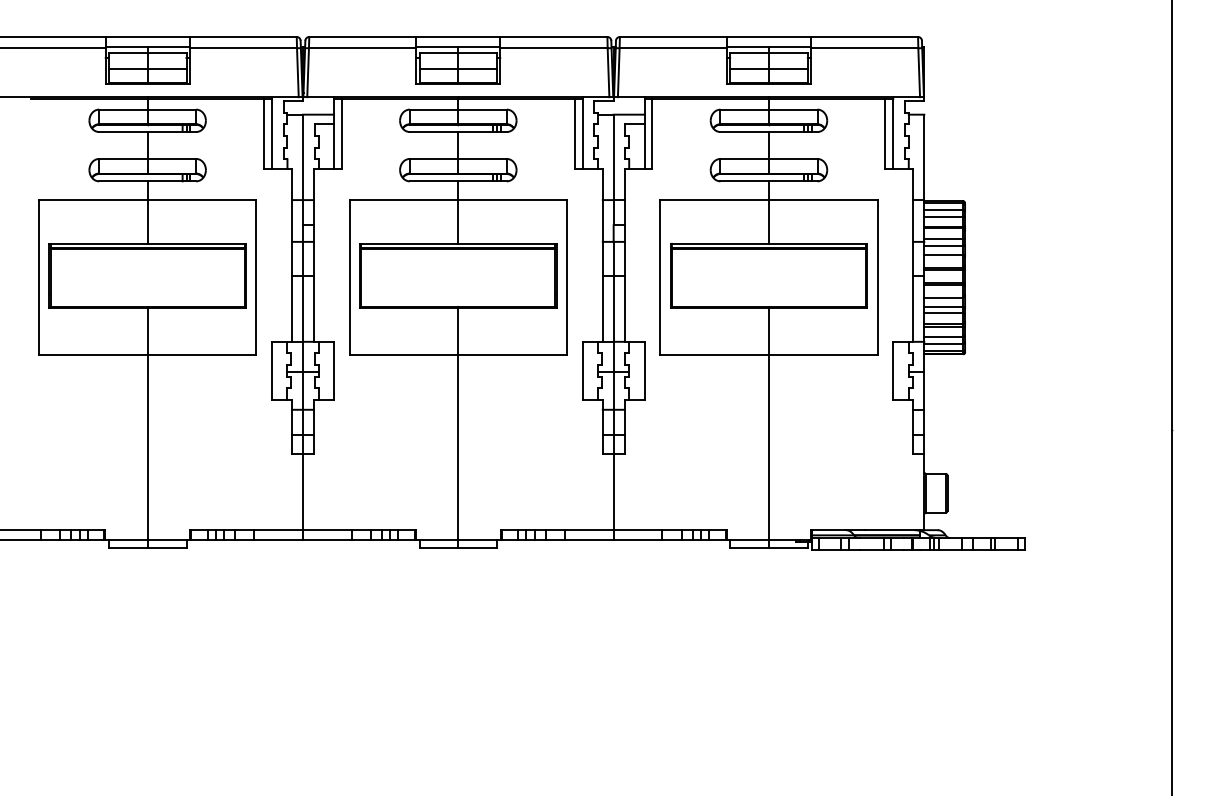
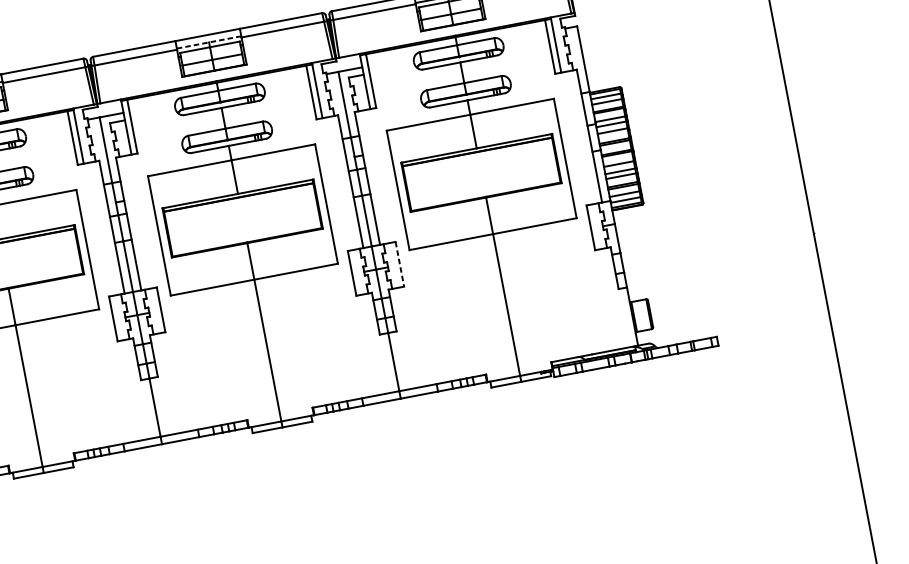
line: (458, 46) -> (209, 42), solid -> dashed
line: (644, 371) -> (399, 264), solid -> dashed

